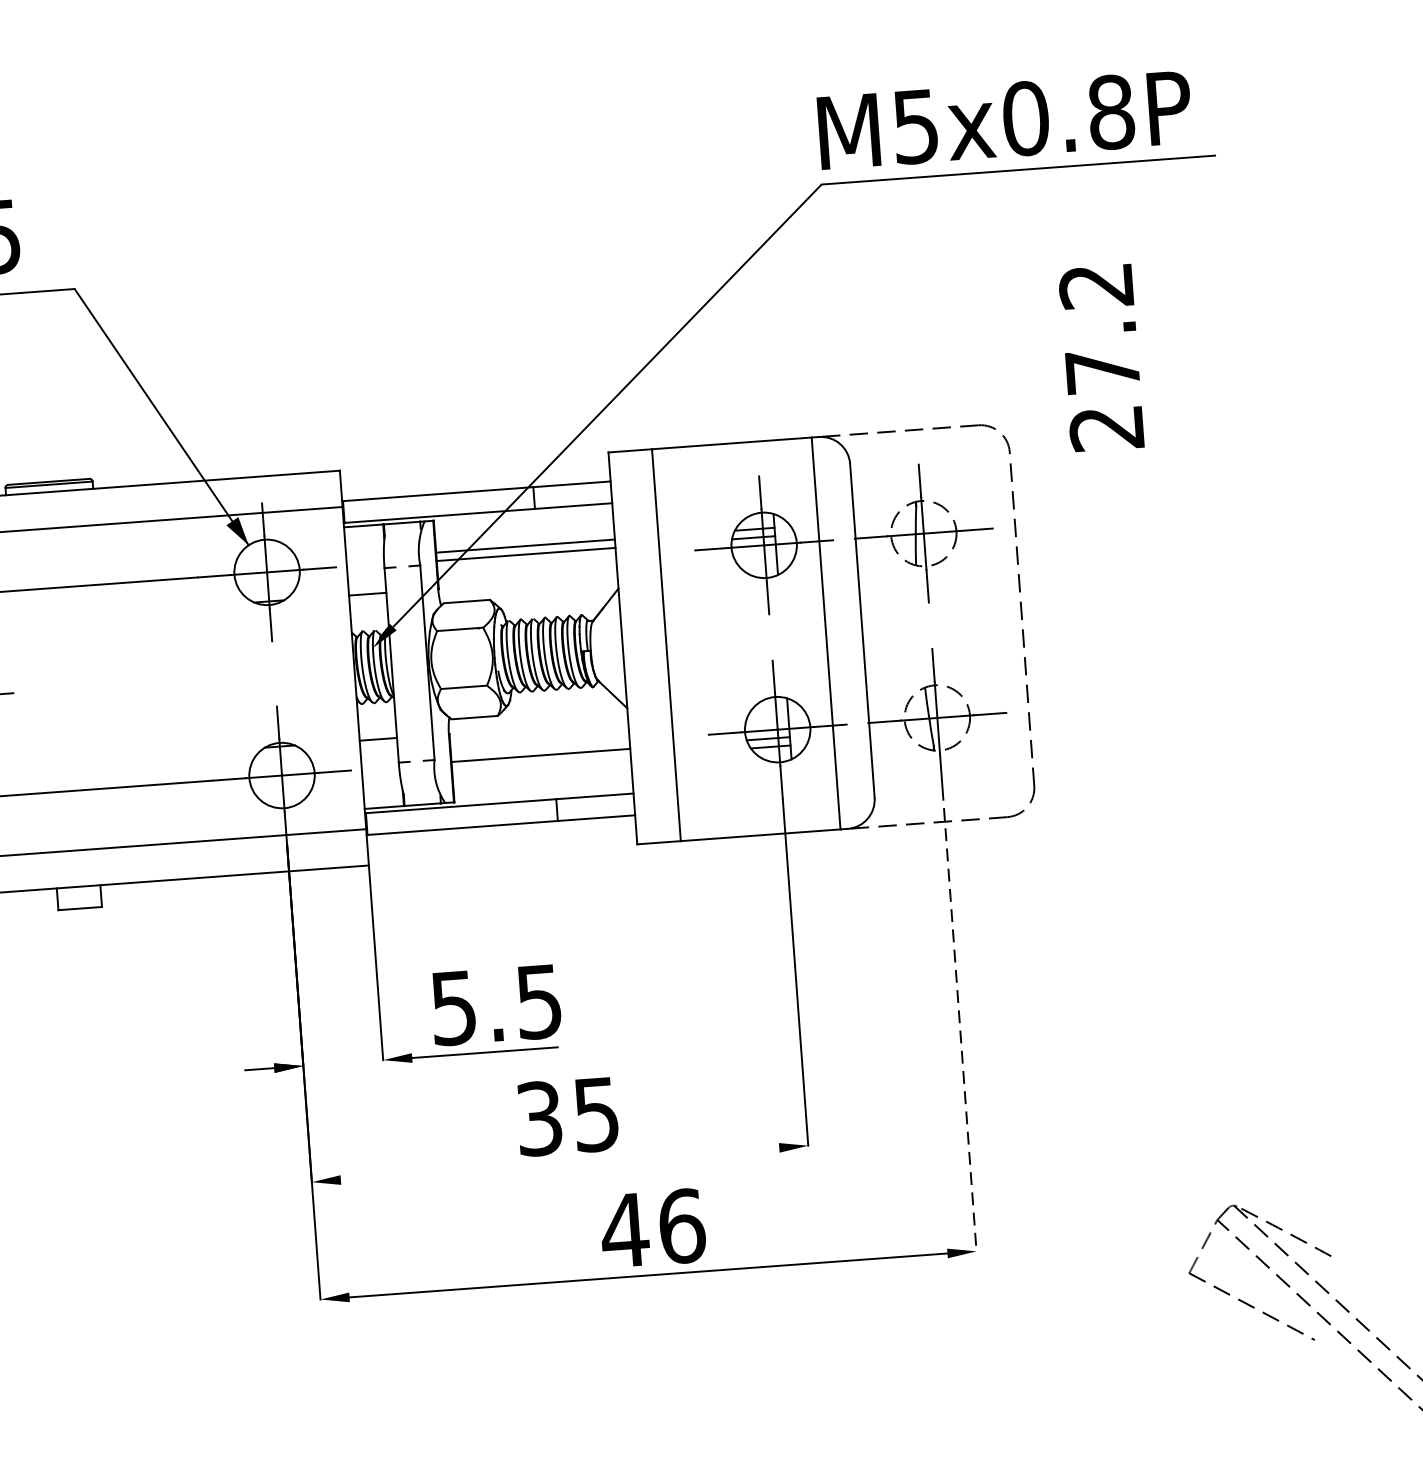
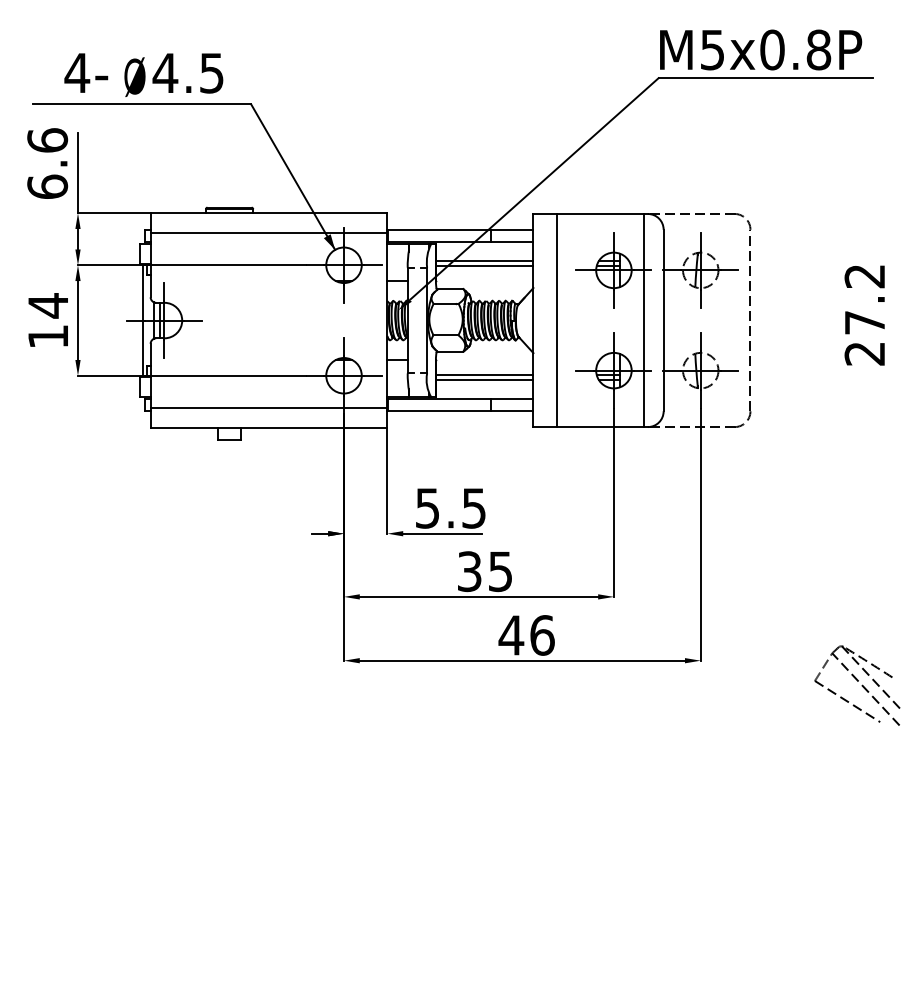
text: (1100, 358) -> (864, 315), moved
line: (540, 763) -> (484, 379), added
line: (959, 1021) -> (700, 535), dashed -> solid
line: (559, 1163) -> (478, 596), added

